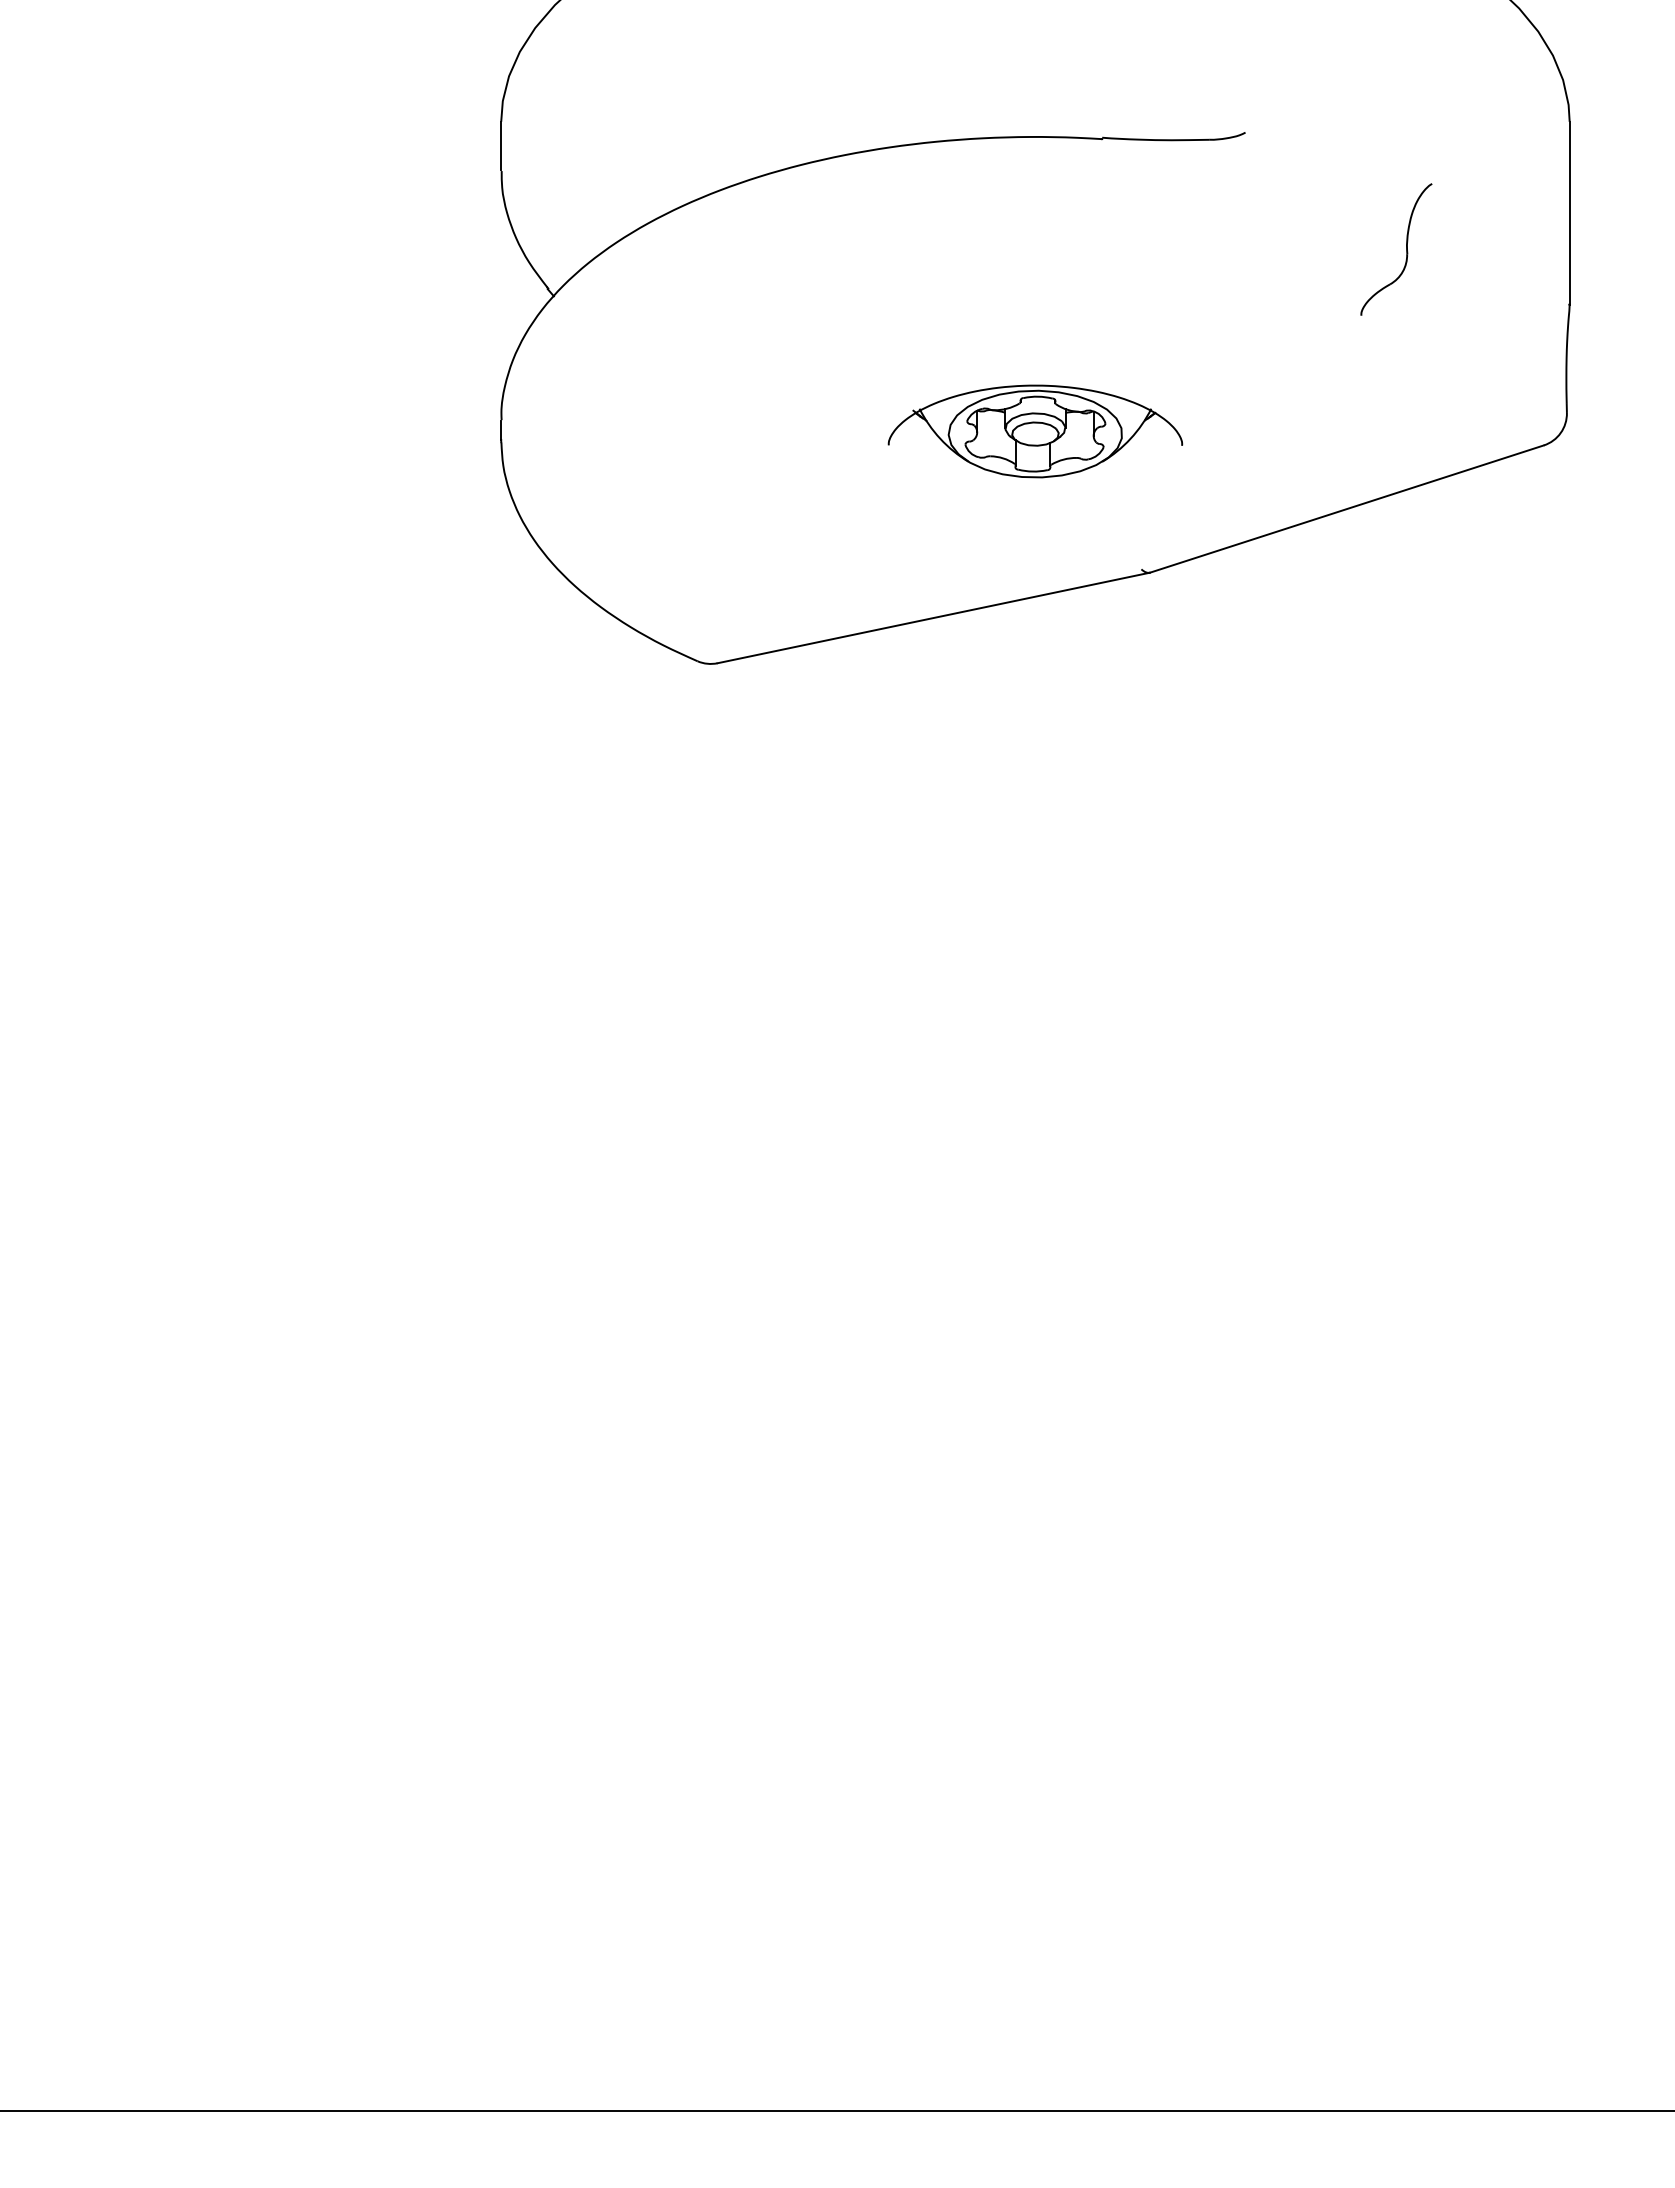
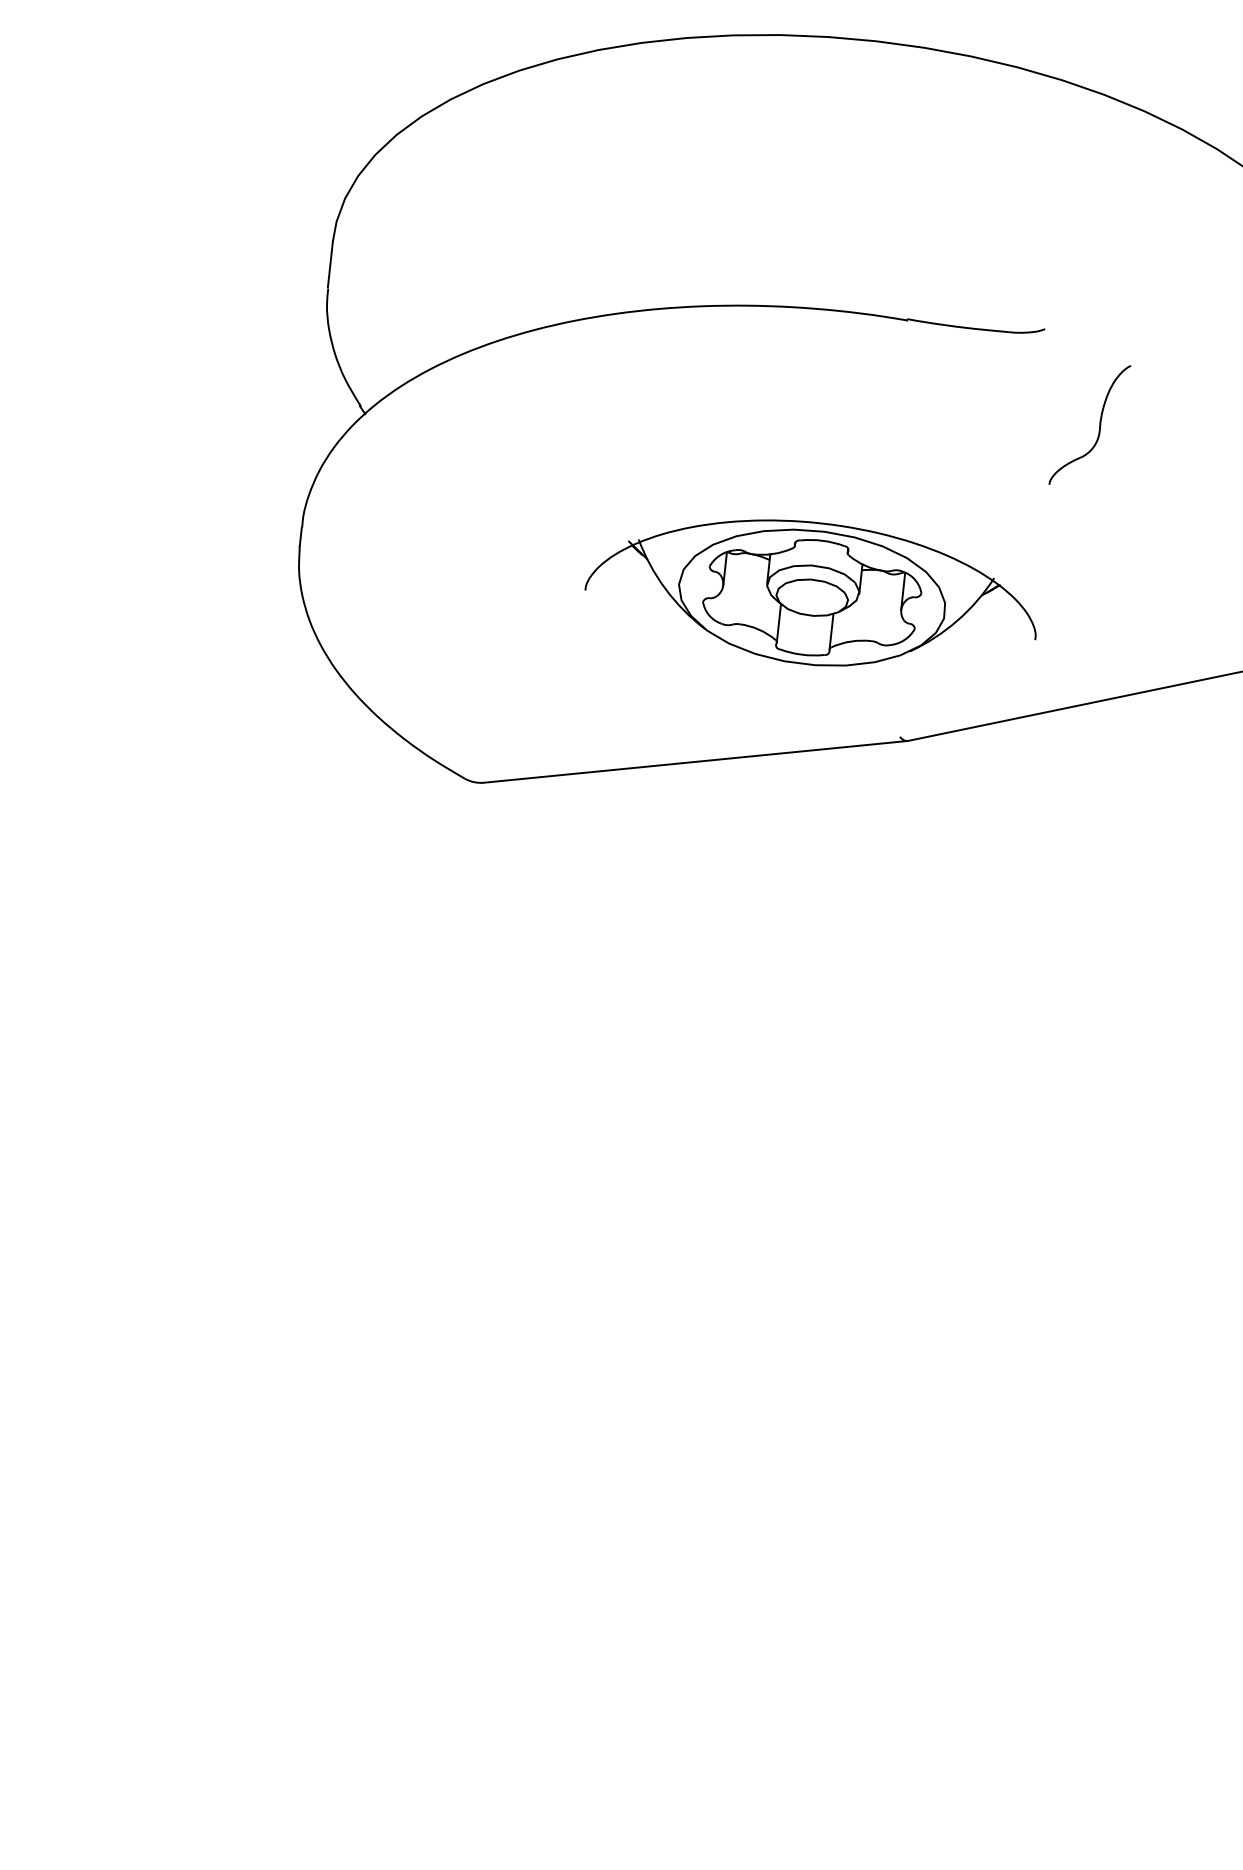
part: (1406, 249) -> (1099, 426), moved
part: (1035, 431) -> (812, 593), size x1.6

